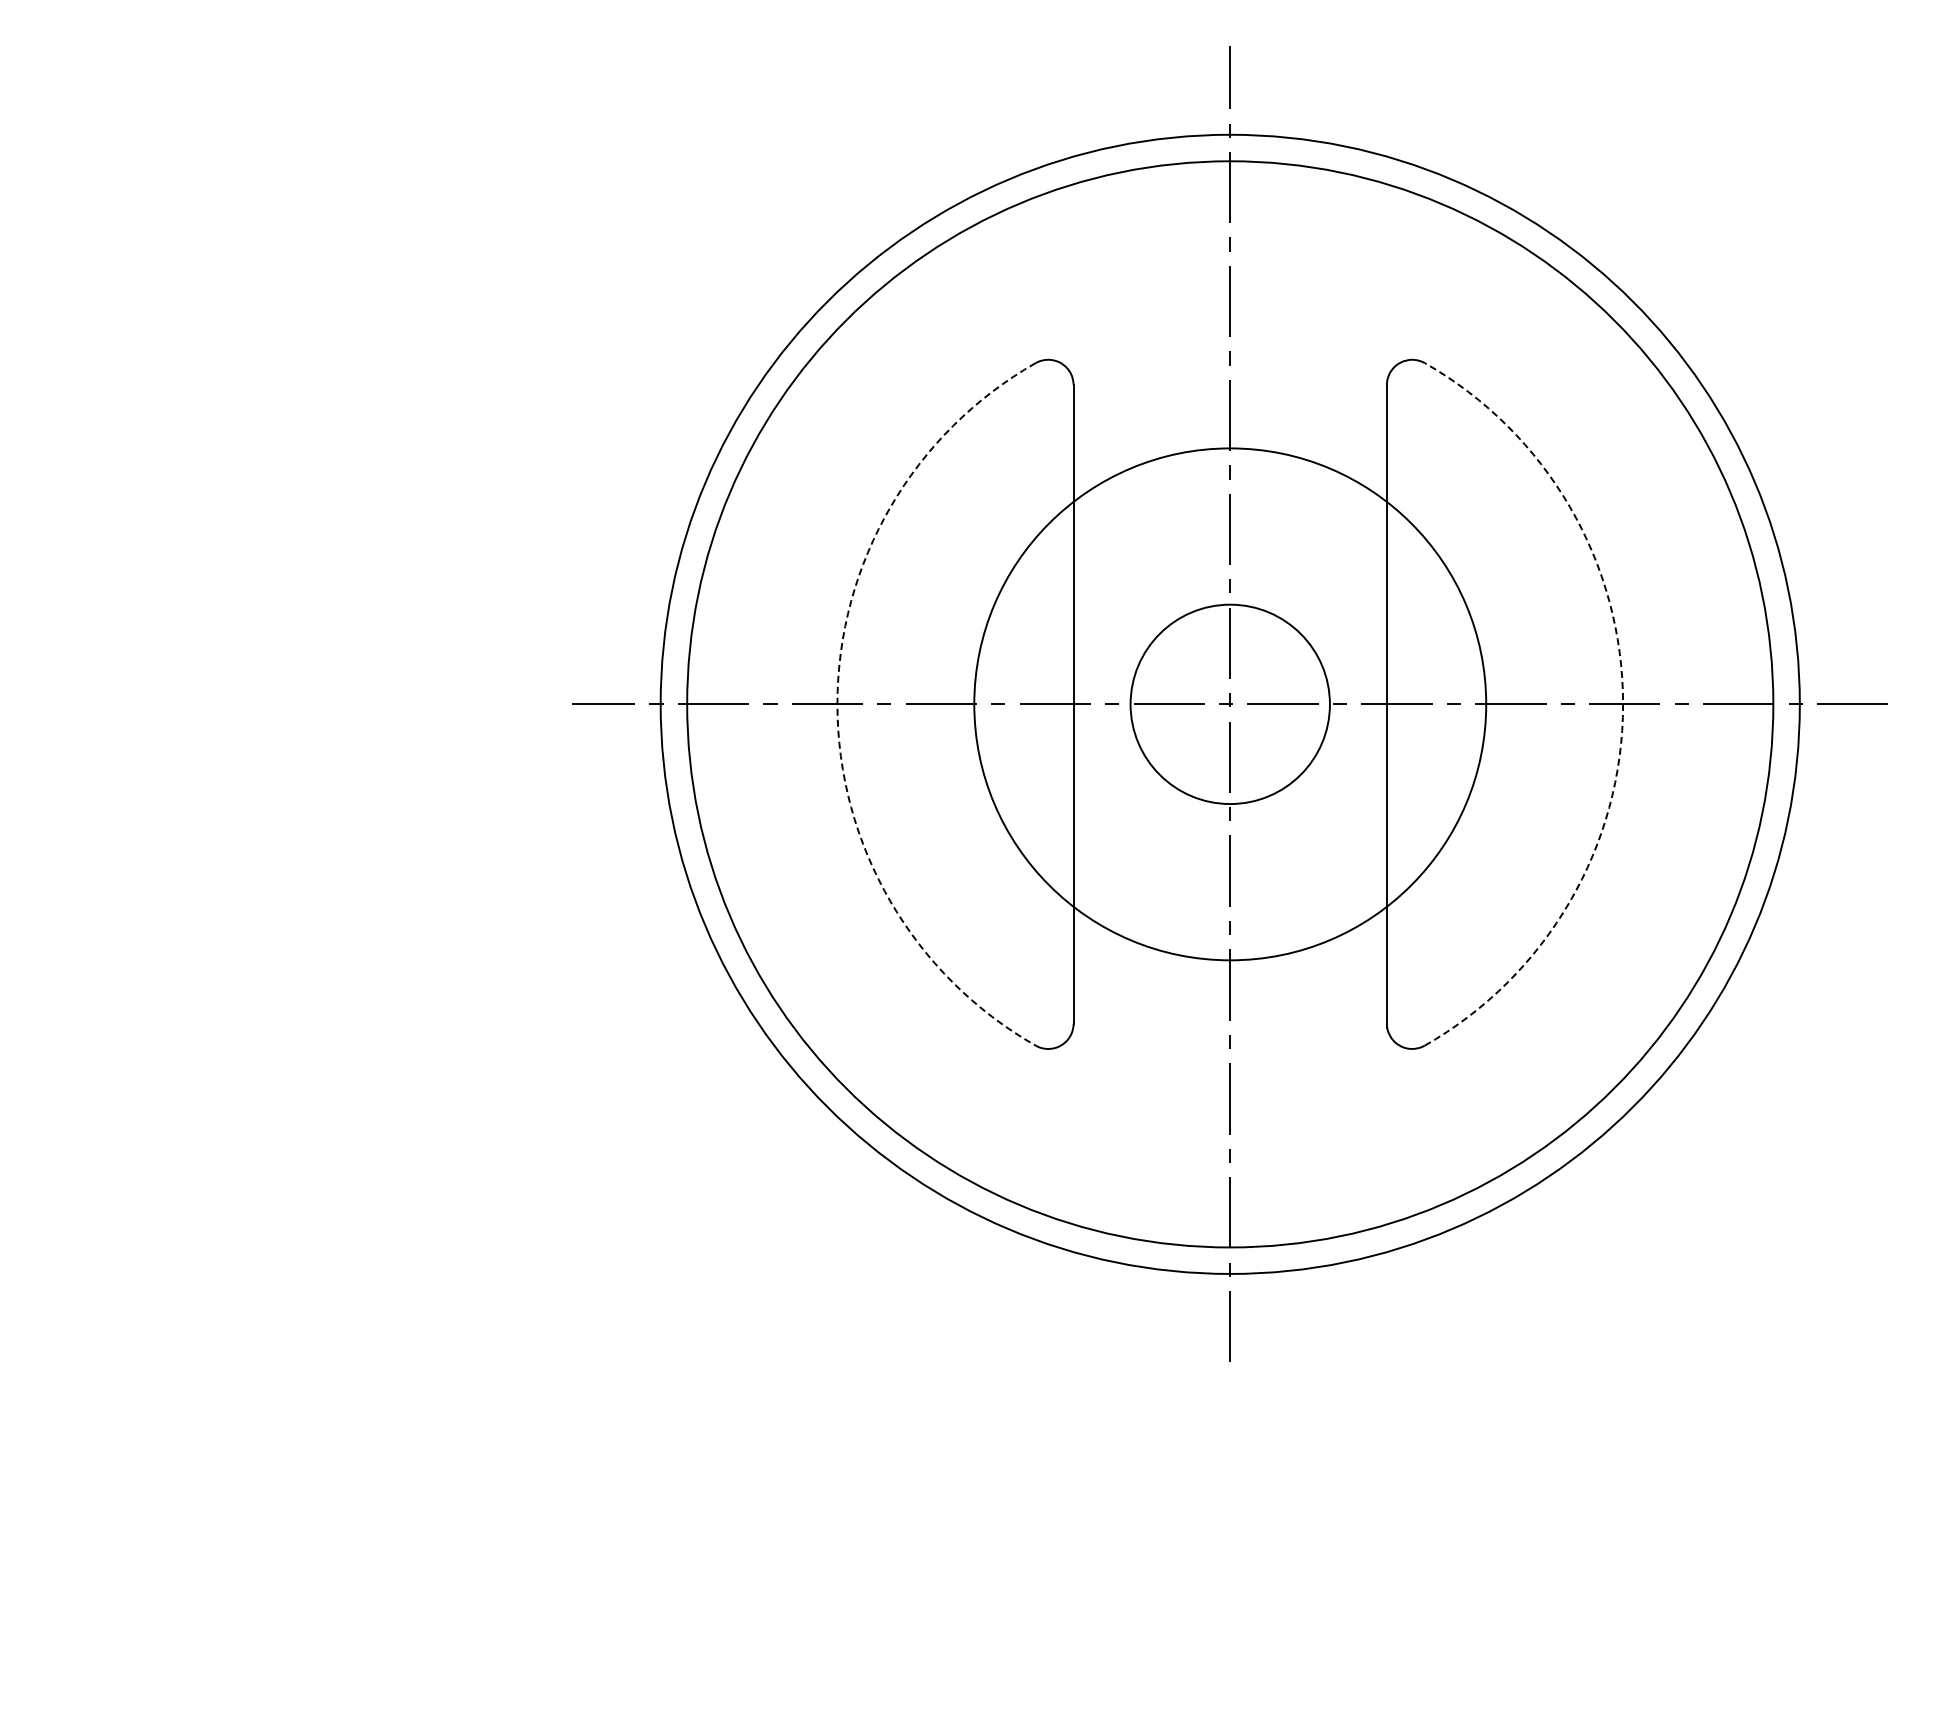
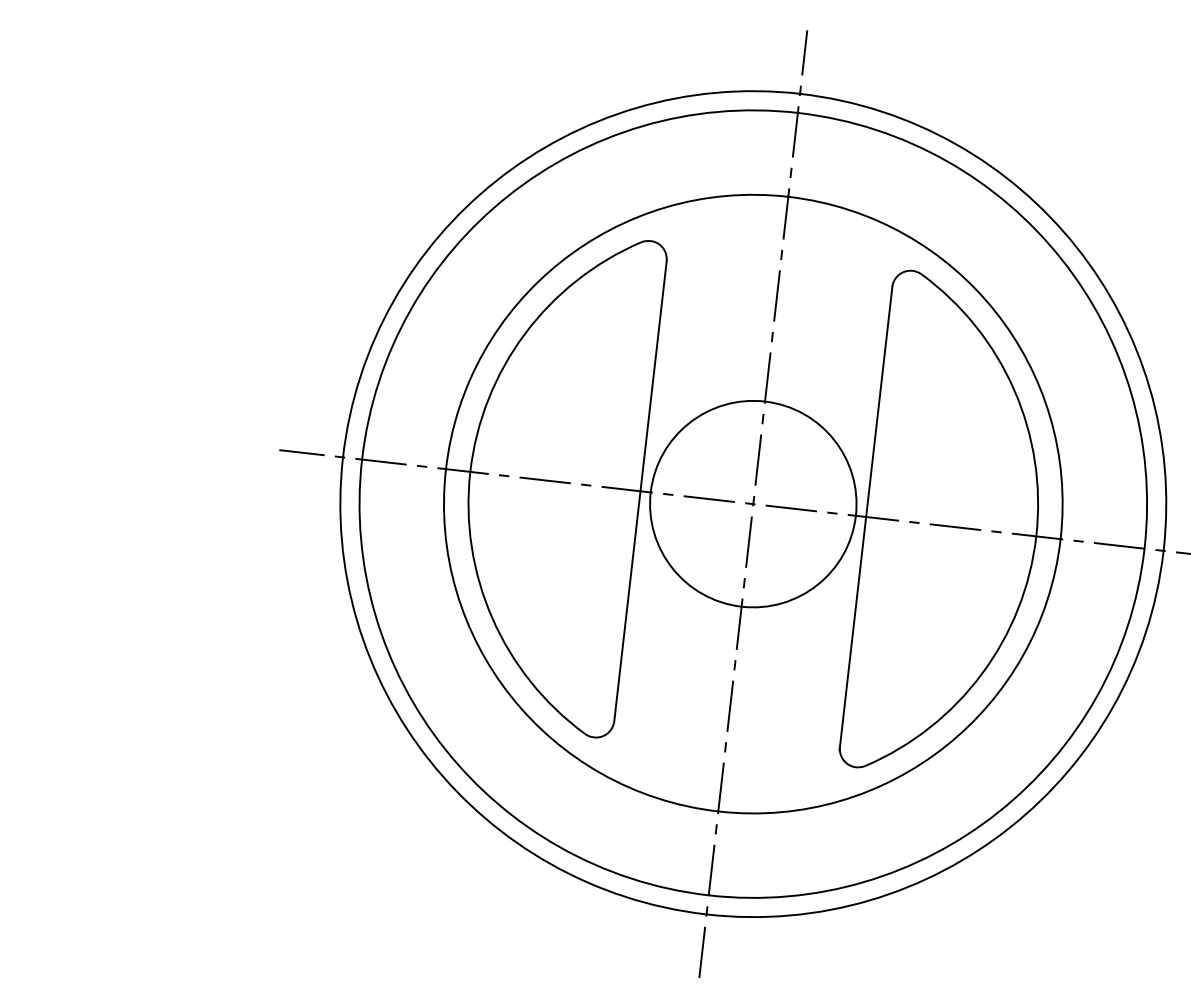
circle: (1229, 703) -> (752, 503), size x1.43
circle: (1229, 703) -> (752, 503), size x1.67
arc: (837, 704) -> (470, 471), dashed -> solid
arc: (1623, 704) -> (1036, 536), dashed -> solid

